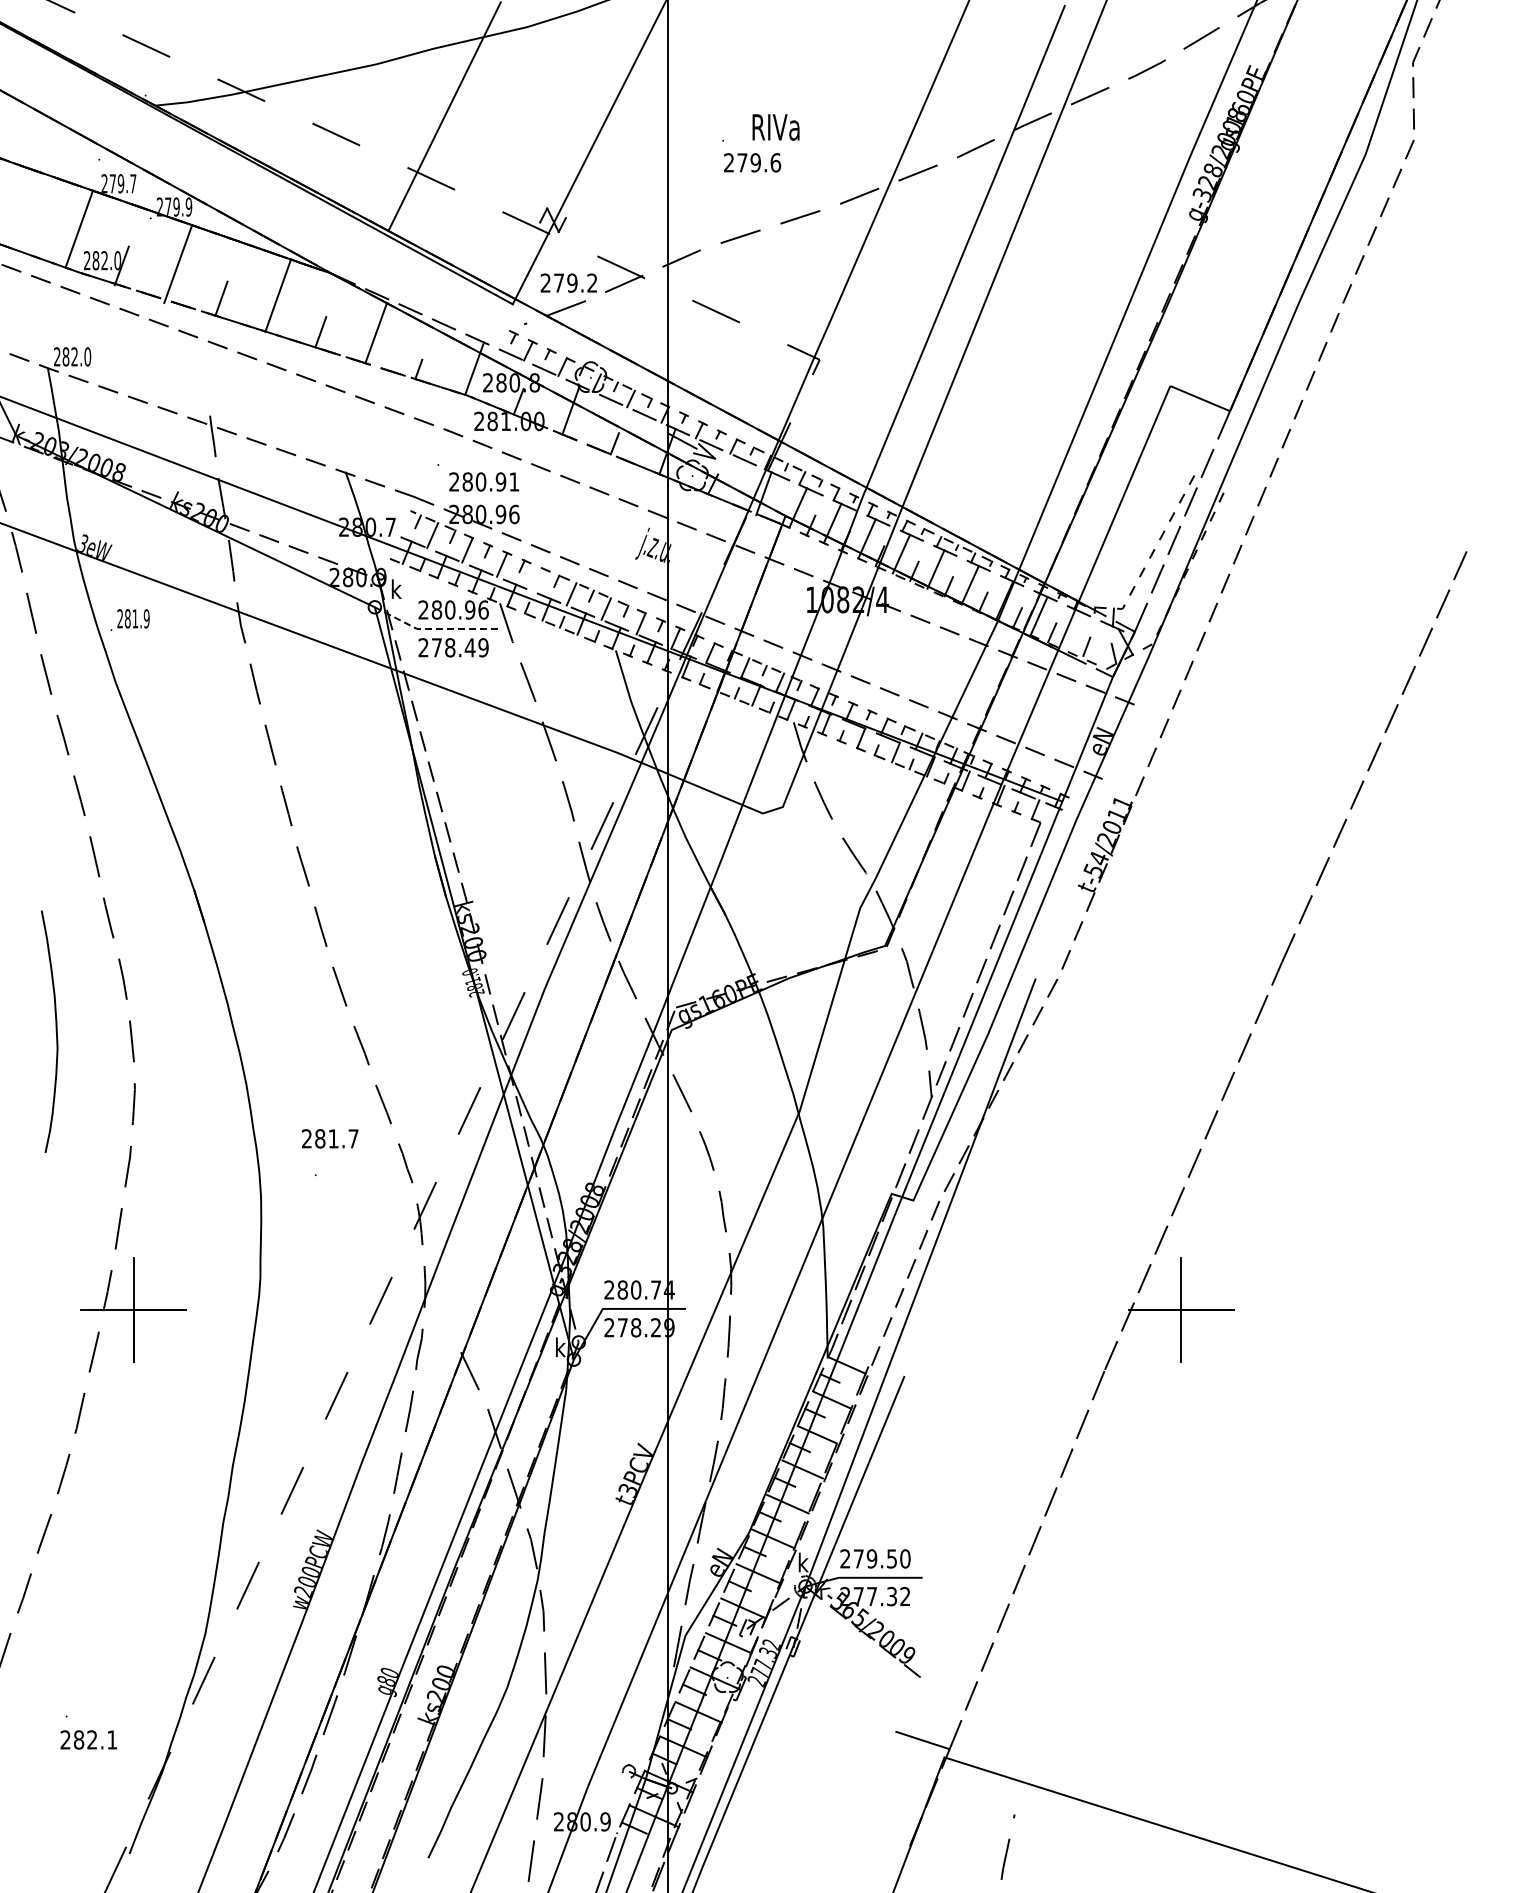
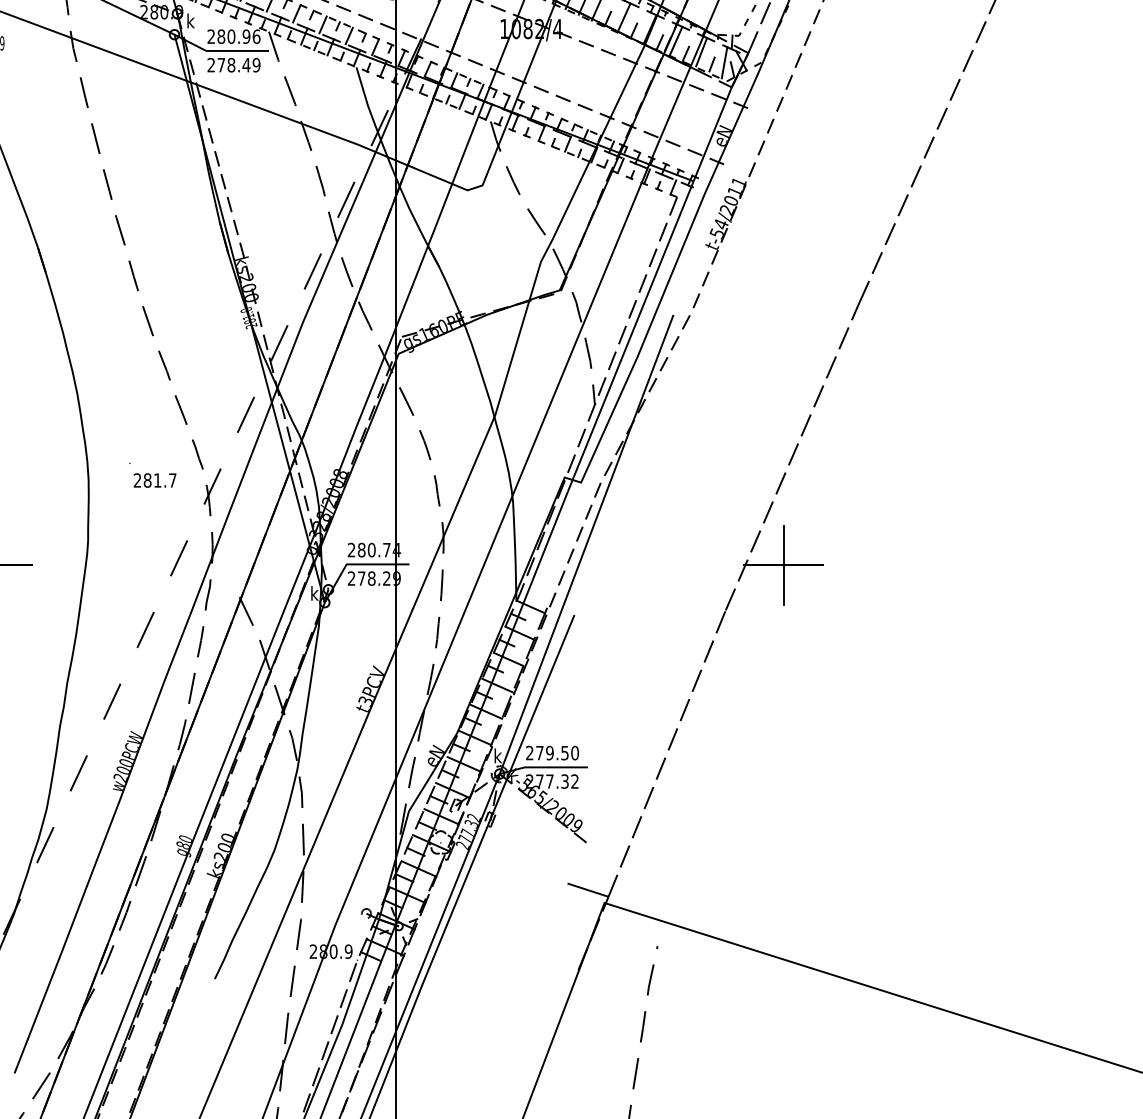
line: (536, 579) -> (296, 13), added
line: (434, 628) -> (219, 50), dashed -> solid
line: (1072, 630) -> (701, 52), added
line: (1103, 644) -> (724, 62), added
text: (330, 1138) -> (155, 480), moved

